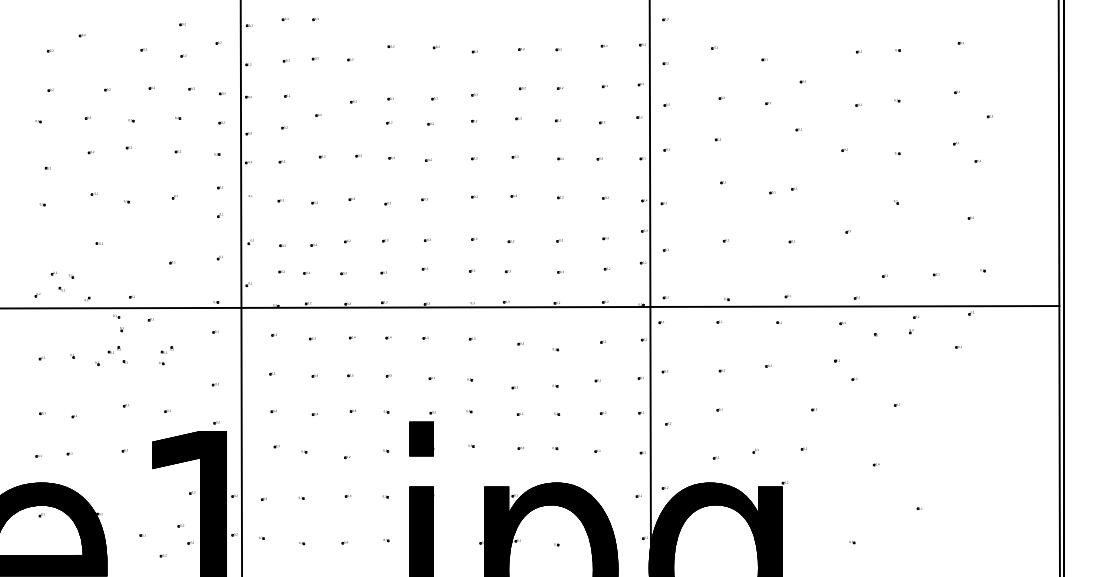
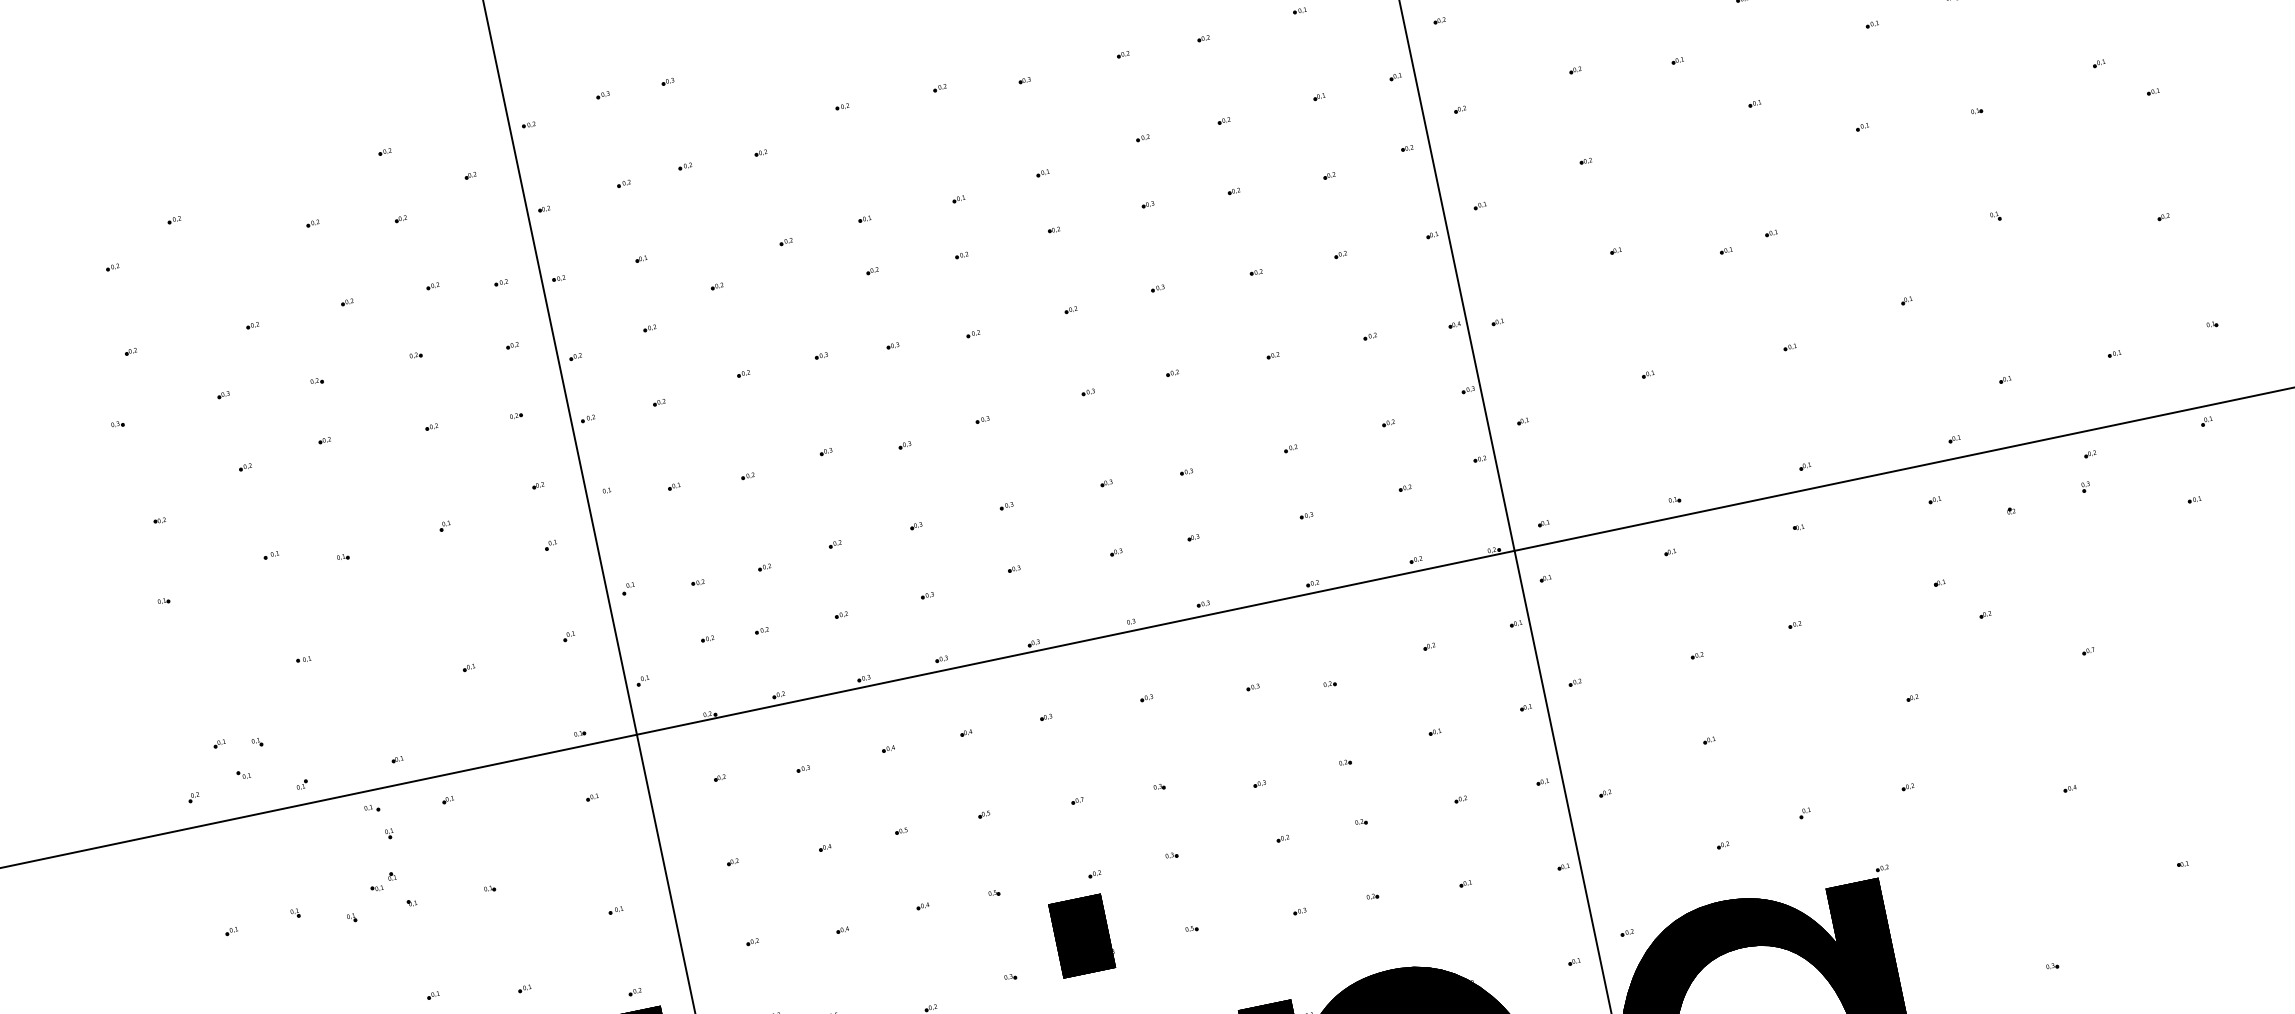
part: (166, 349) -> (494, 857), removed

